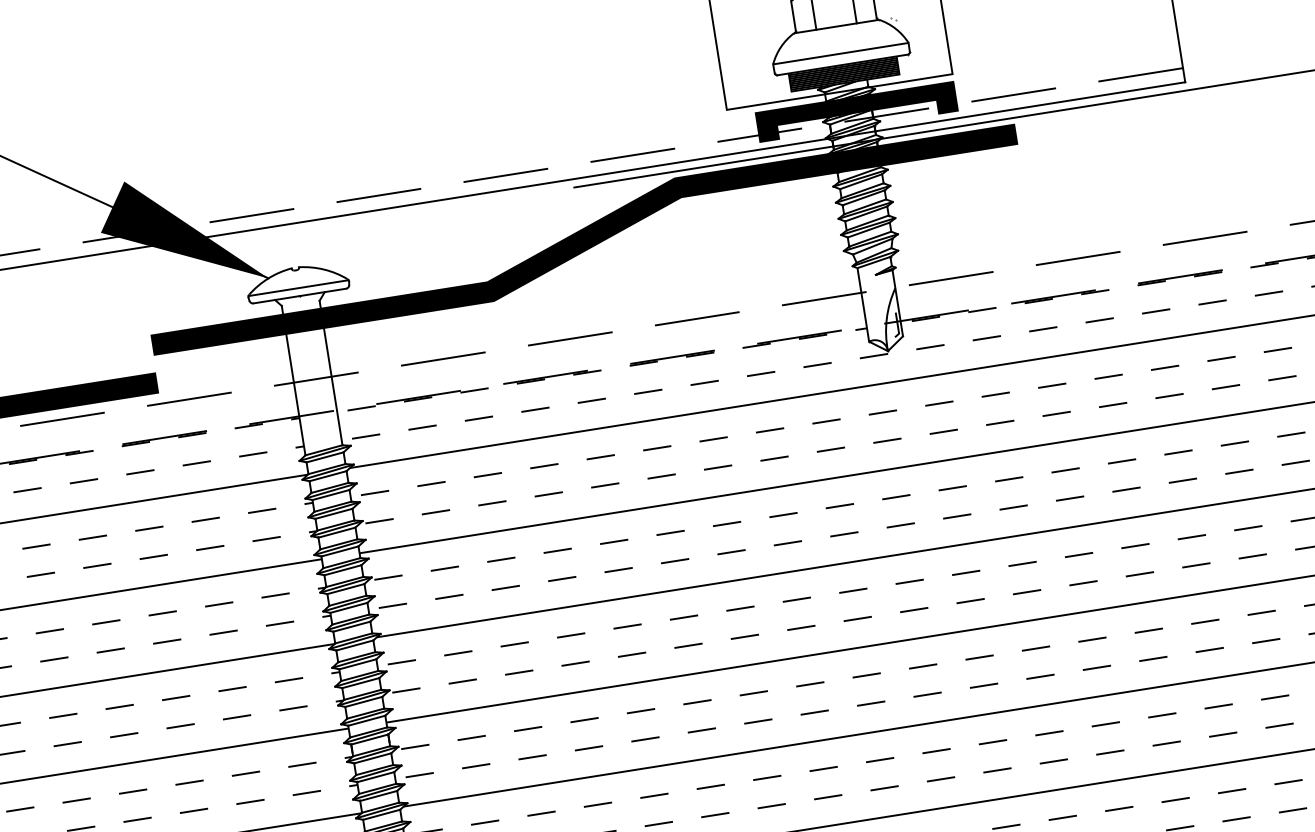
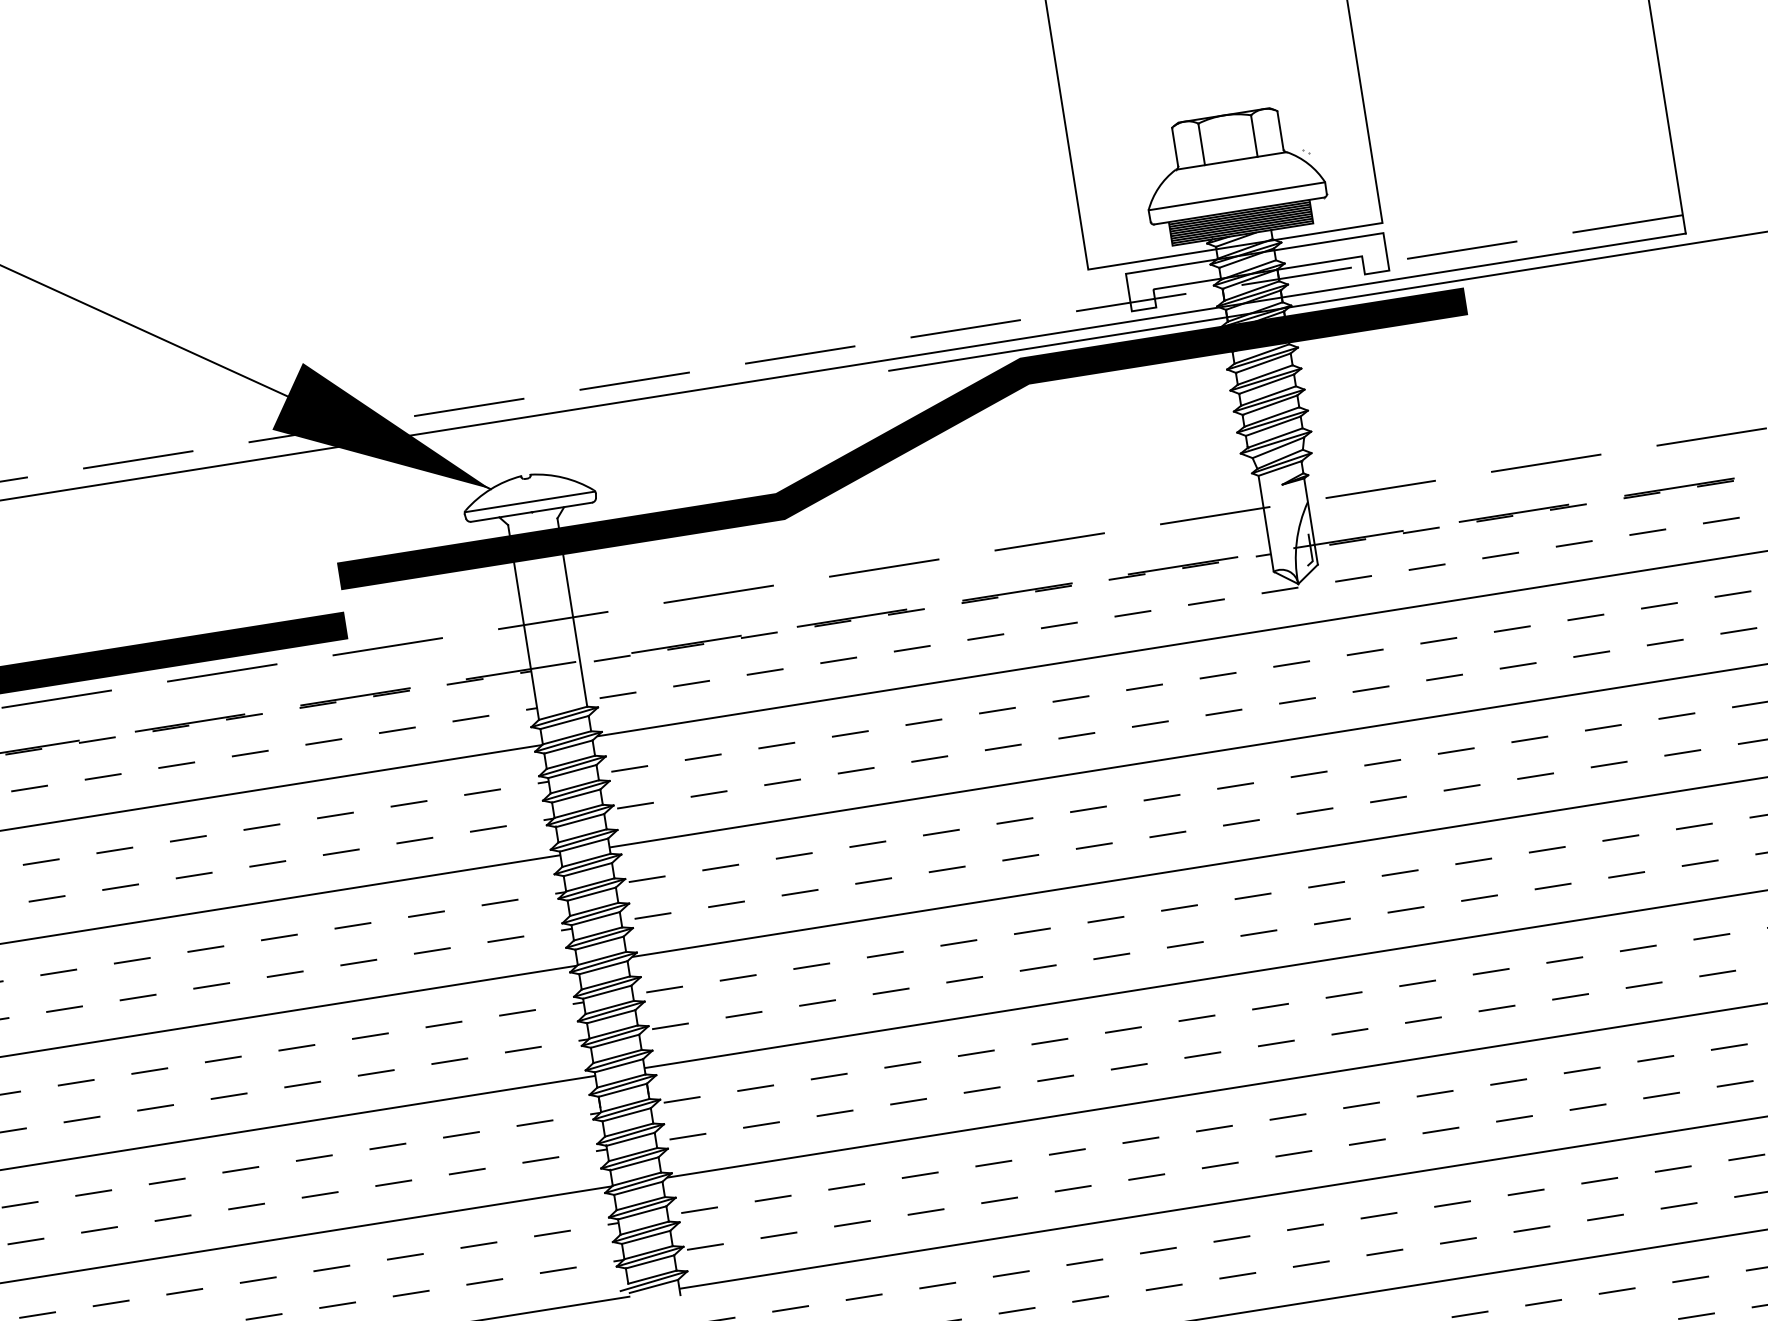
fill: (856, 112) -> (1257, 272), removed

